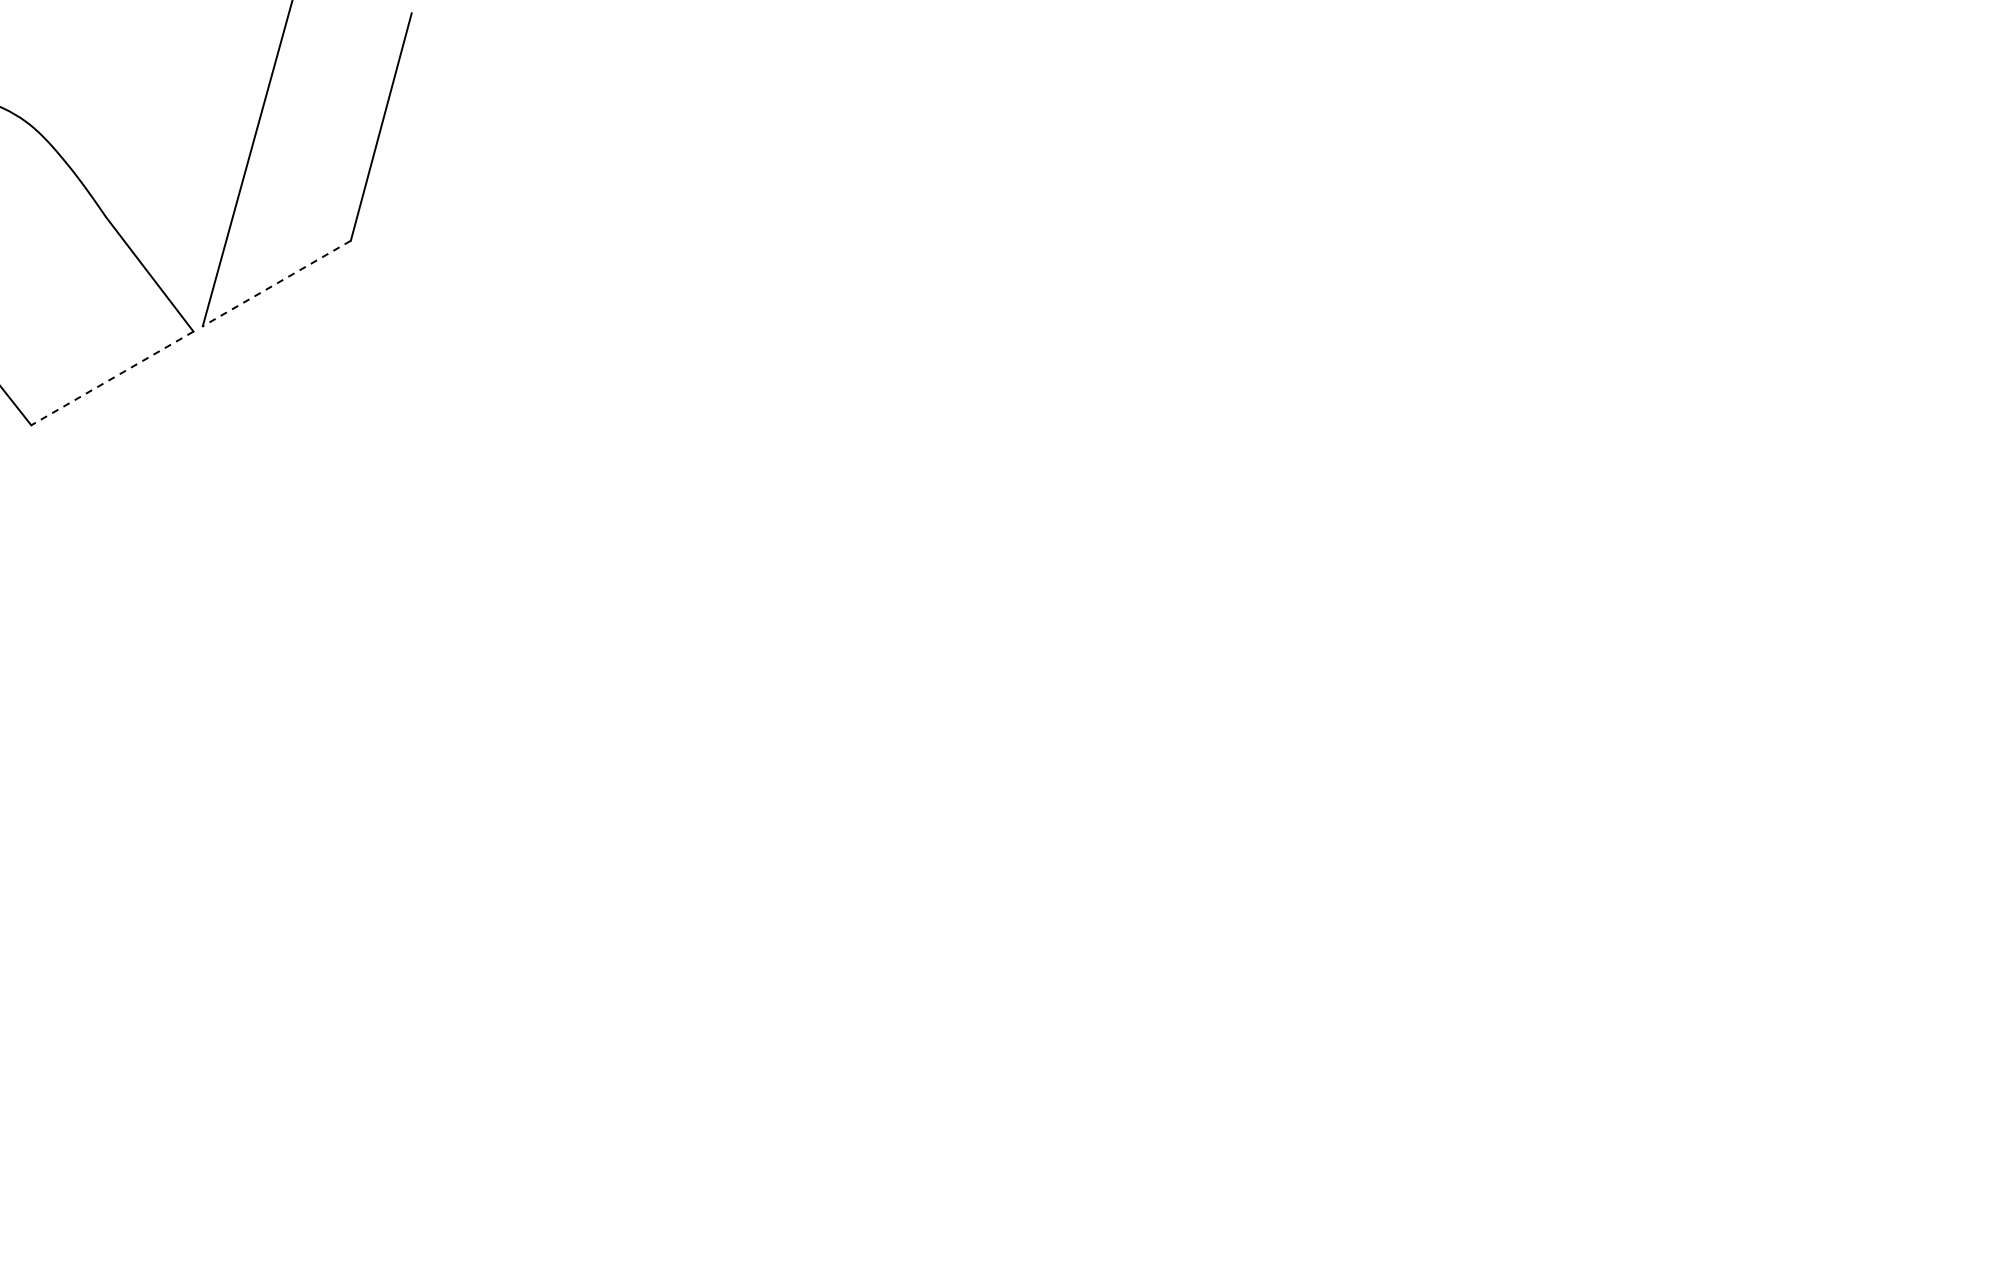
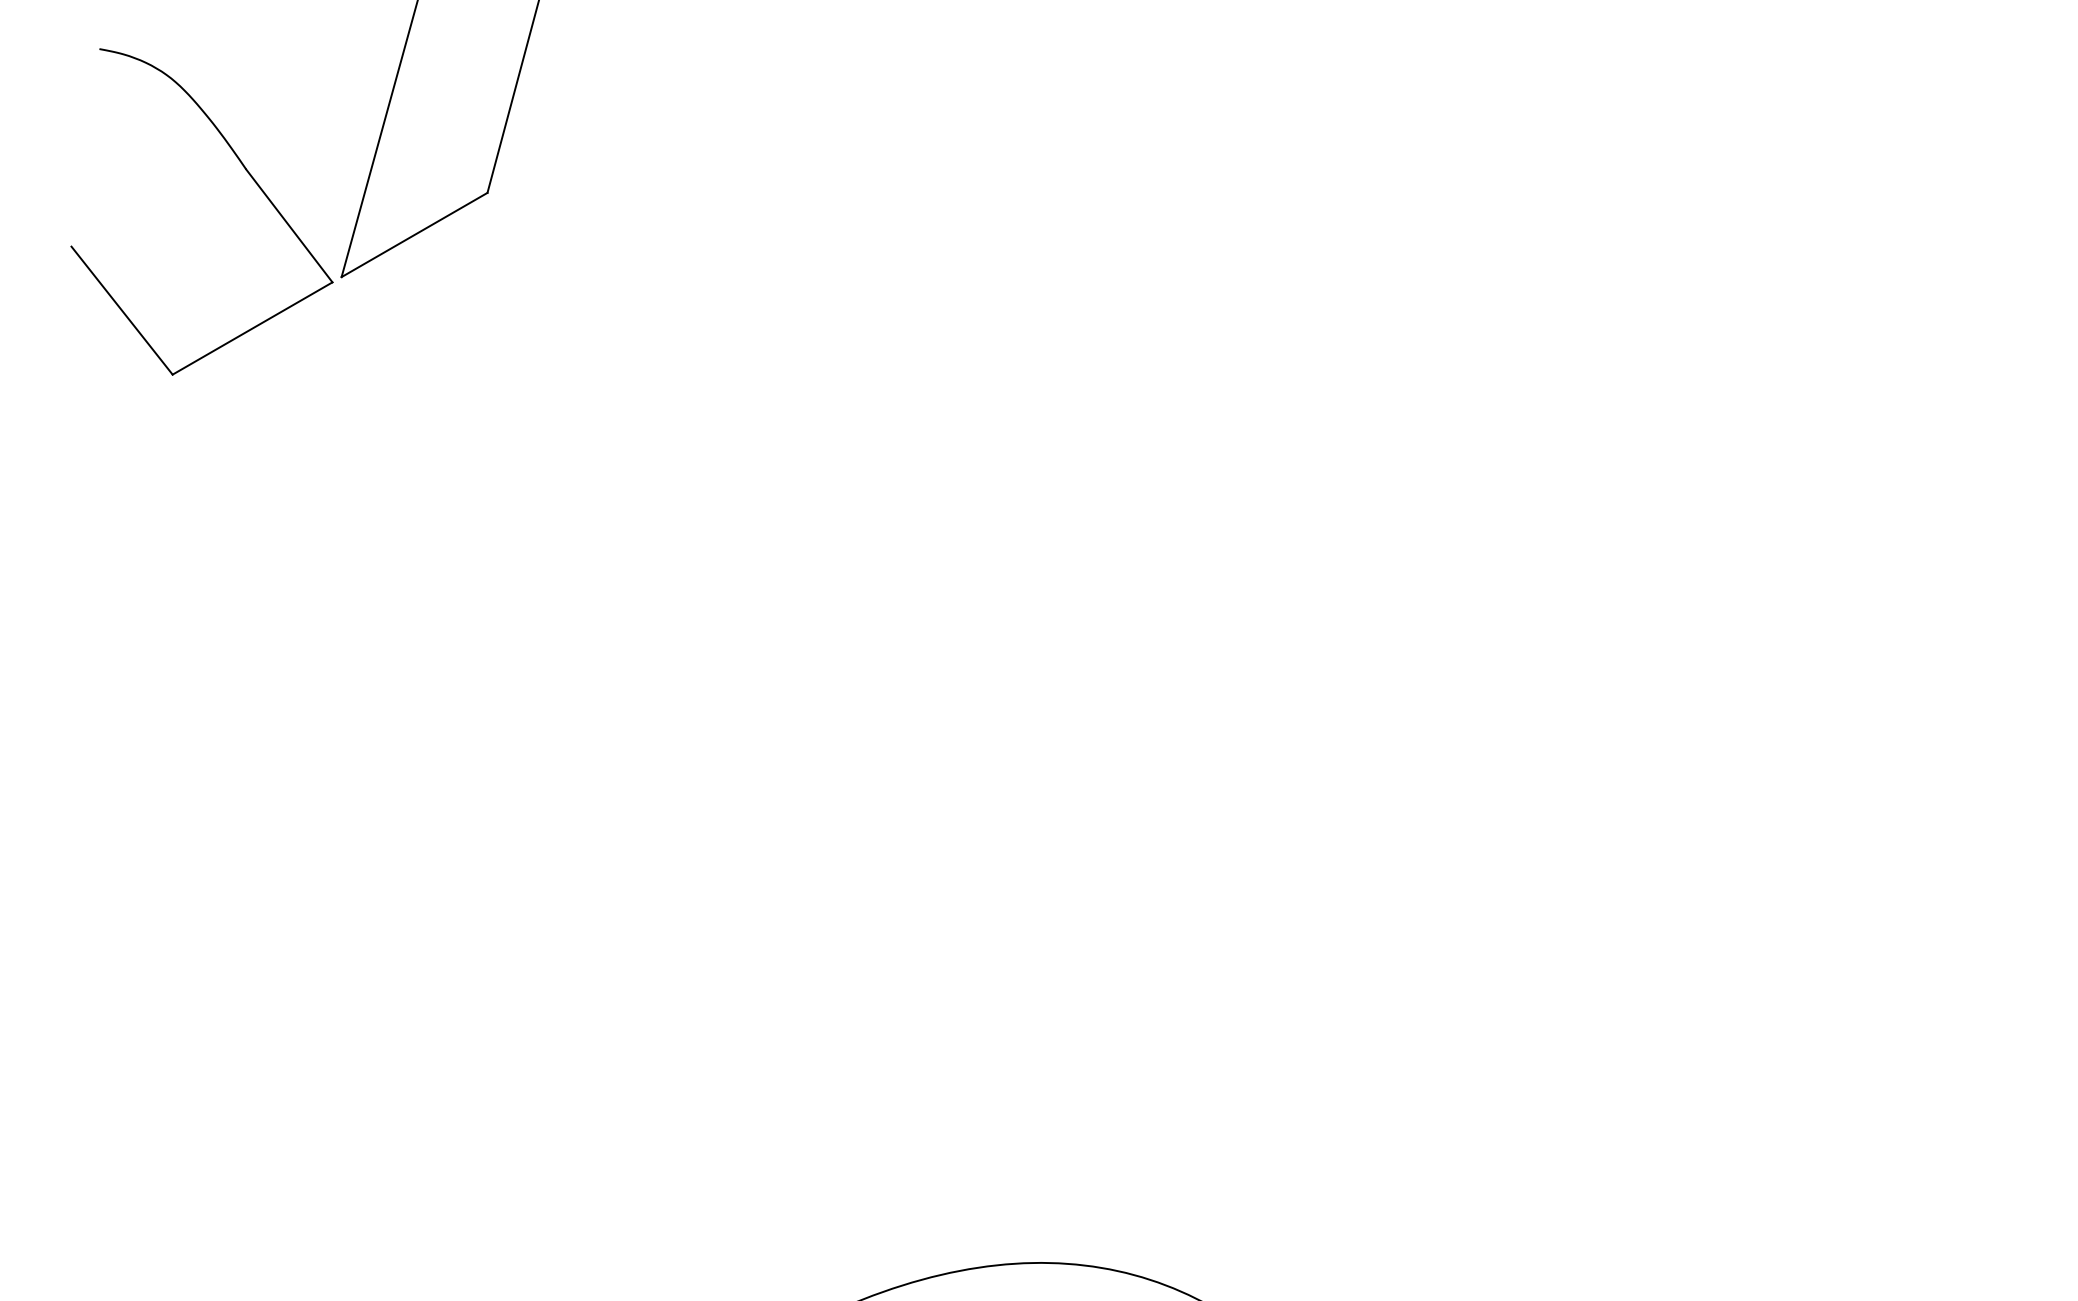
line: (276, 284) -> (414, 235), dashed -> solid
line: (112, 378) -> (252, 328), dashed -> solid

